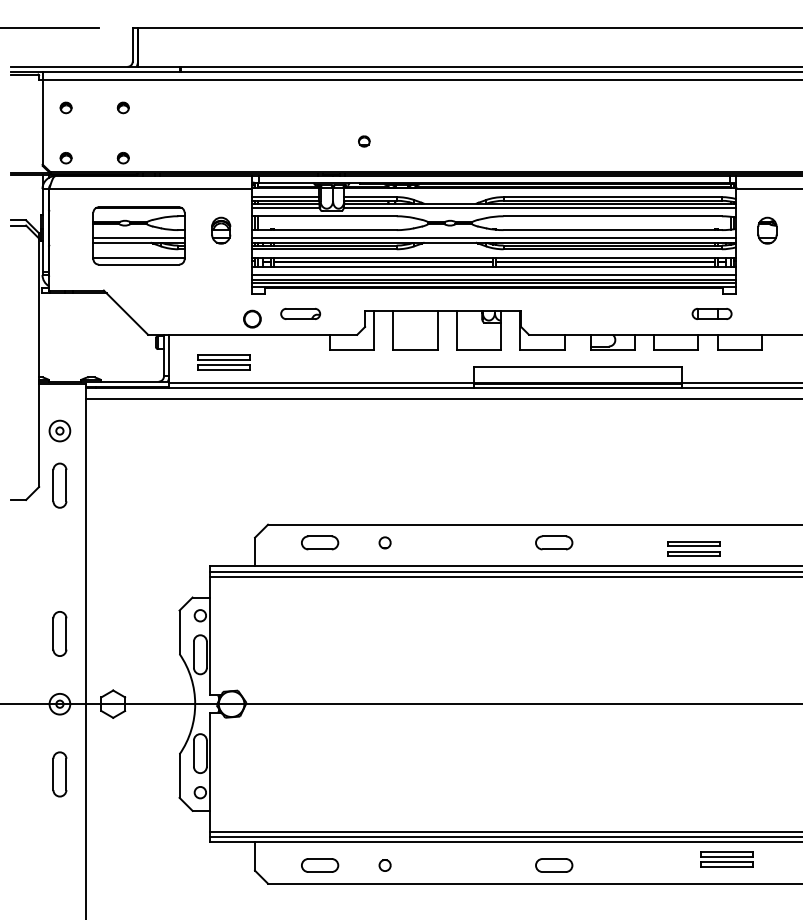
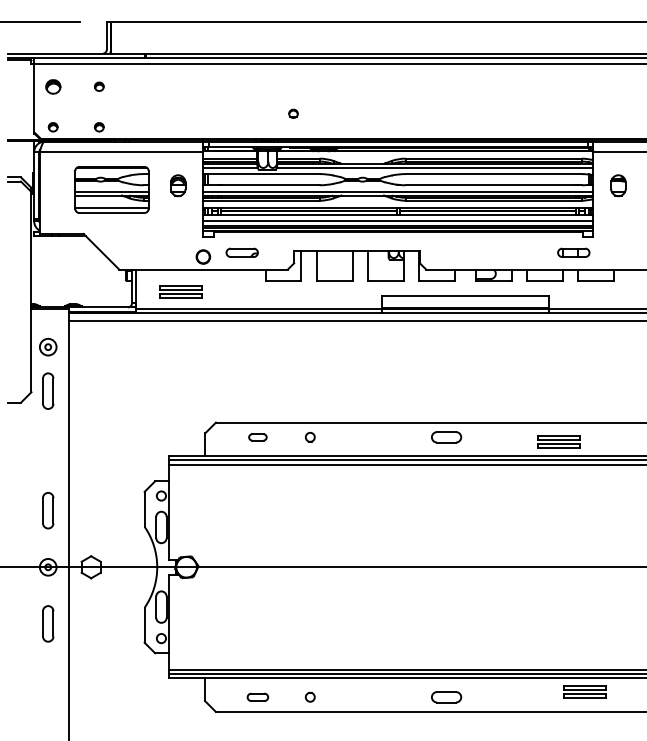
part: (65, 107) -> (52, 86), size x1.6
part: (319, 543) -> (257, 437), size x0.6
part: (319, 865) -> (257, 697), size x0.7

